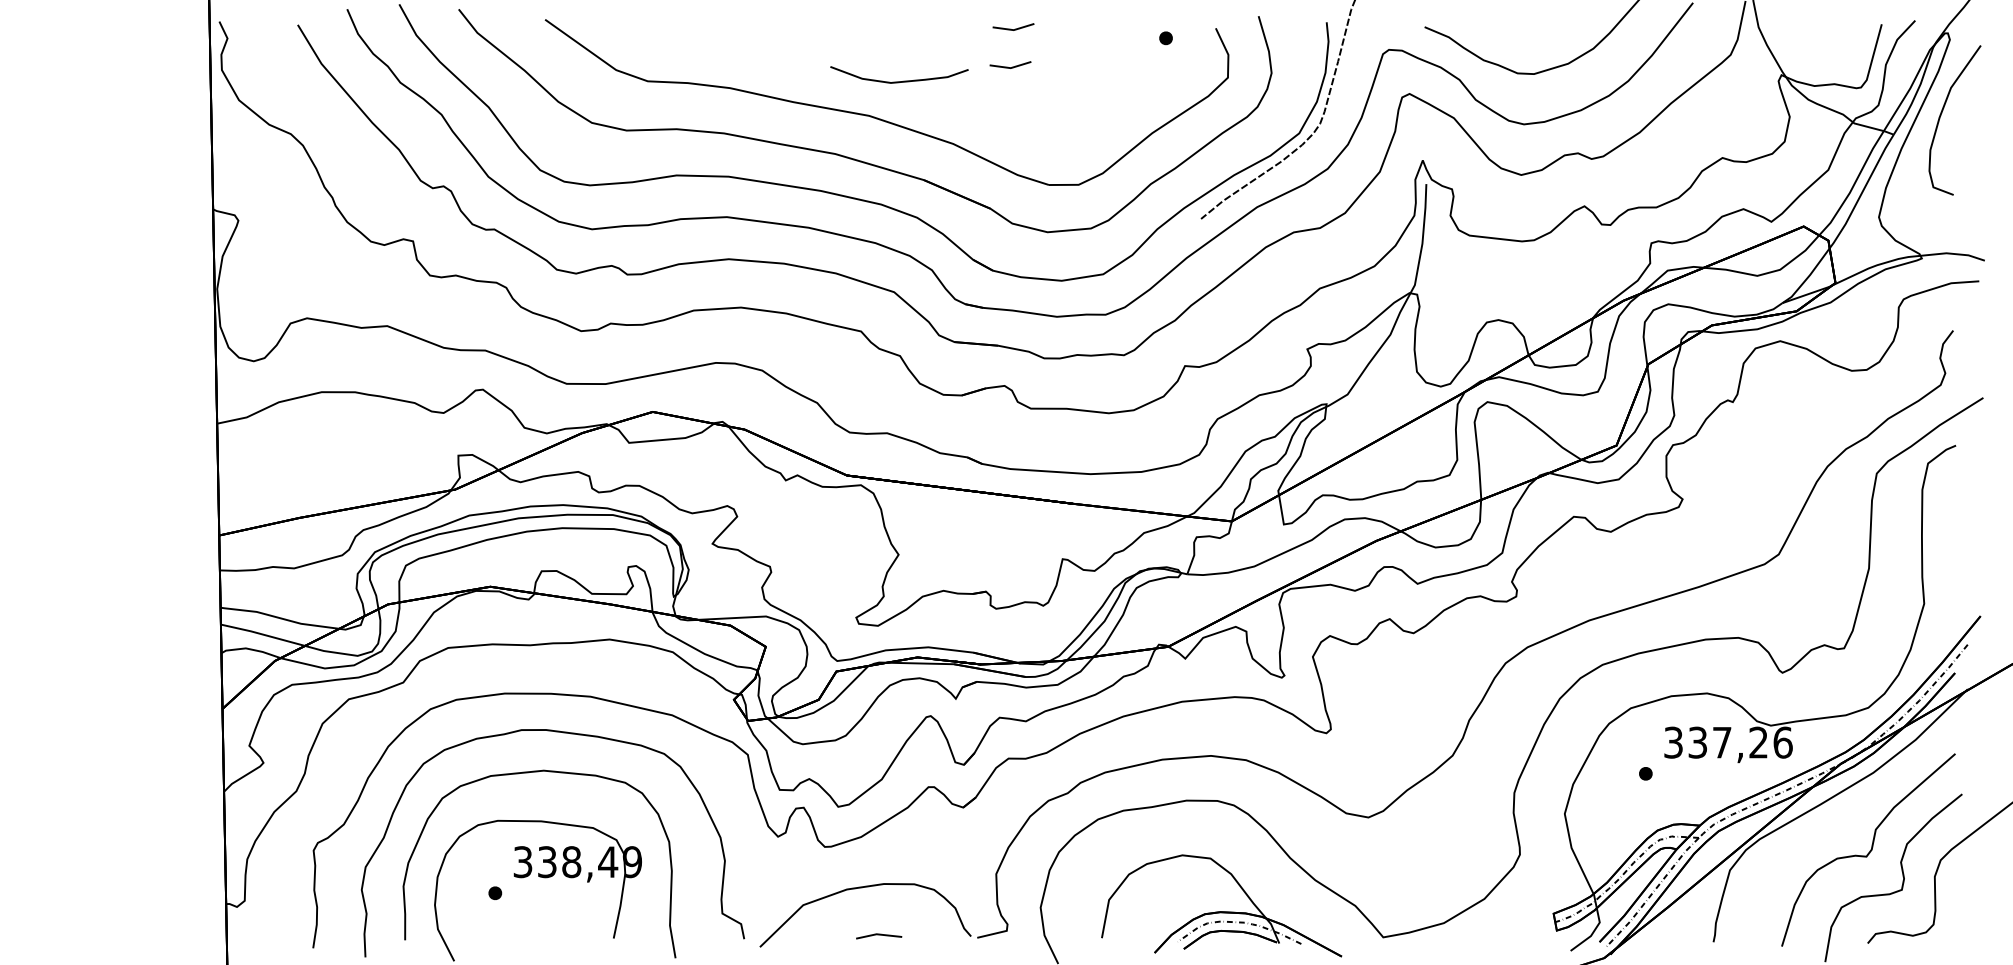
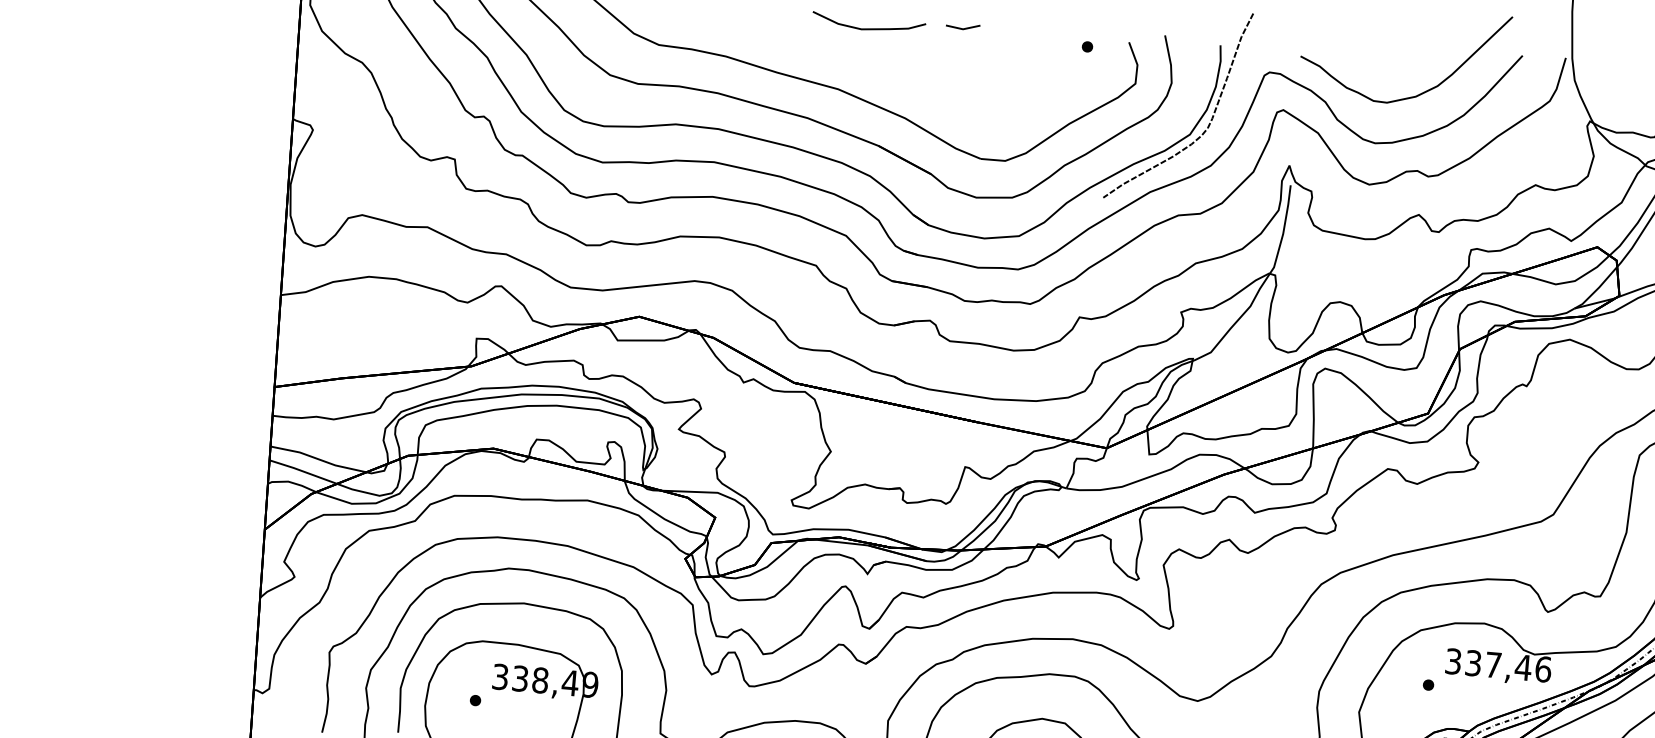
line: (1012, 66) -> (959, 59), removed
curve: (899, 81) -> (868, 28), moved
text: (1758, 742) -> (1523, 667), 337,26 -> 337,46

